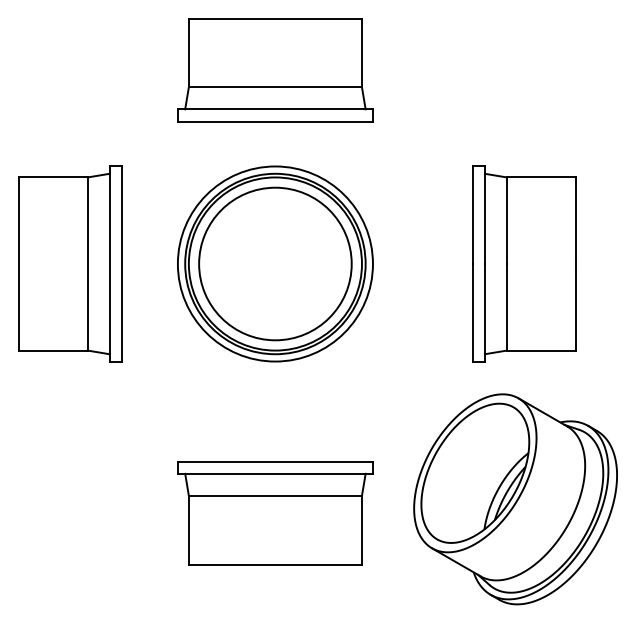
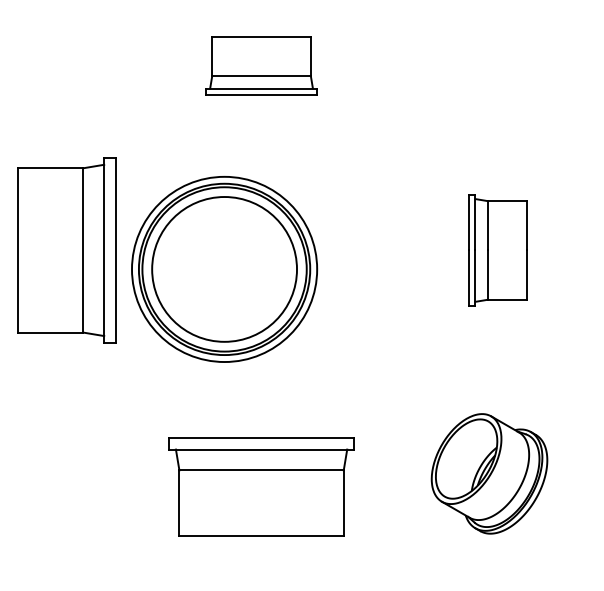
part: (275, 69) -> (261, 65), size x0.6
part: (275, 264) -> (224, 269), moved
part: (523, 264) -> (497, 250), size x0.6
part: (515, 499) -> (489, 473), size x0.6

